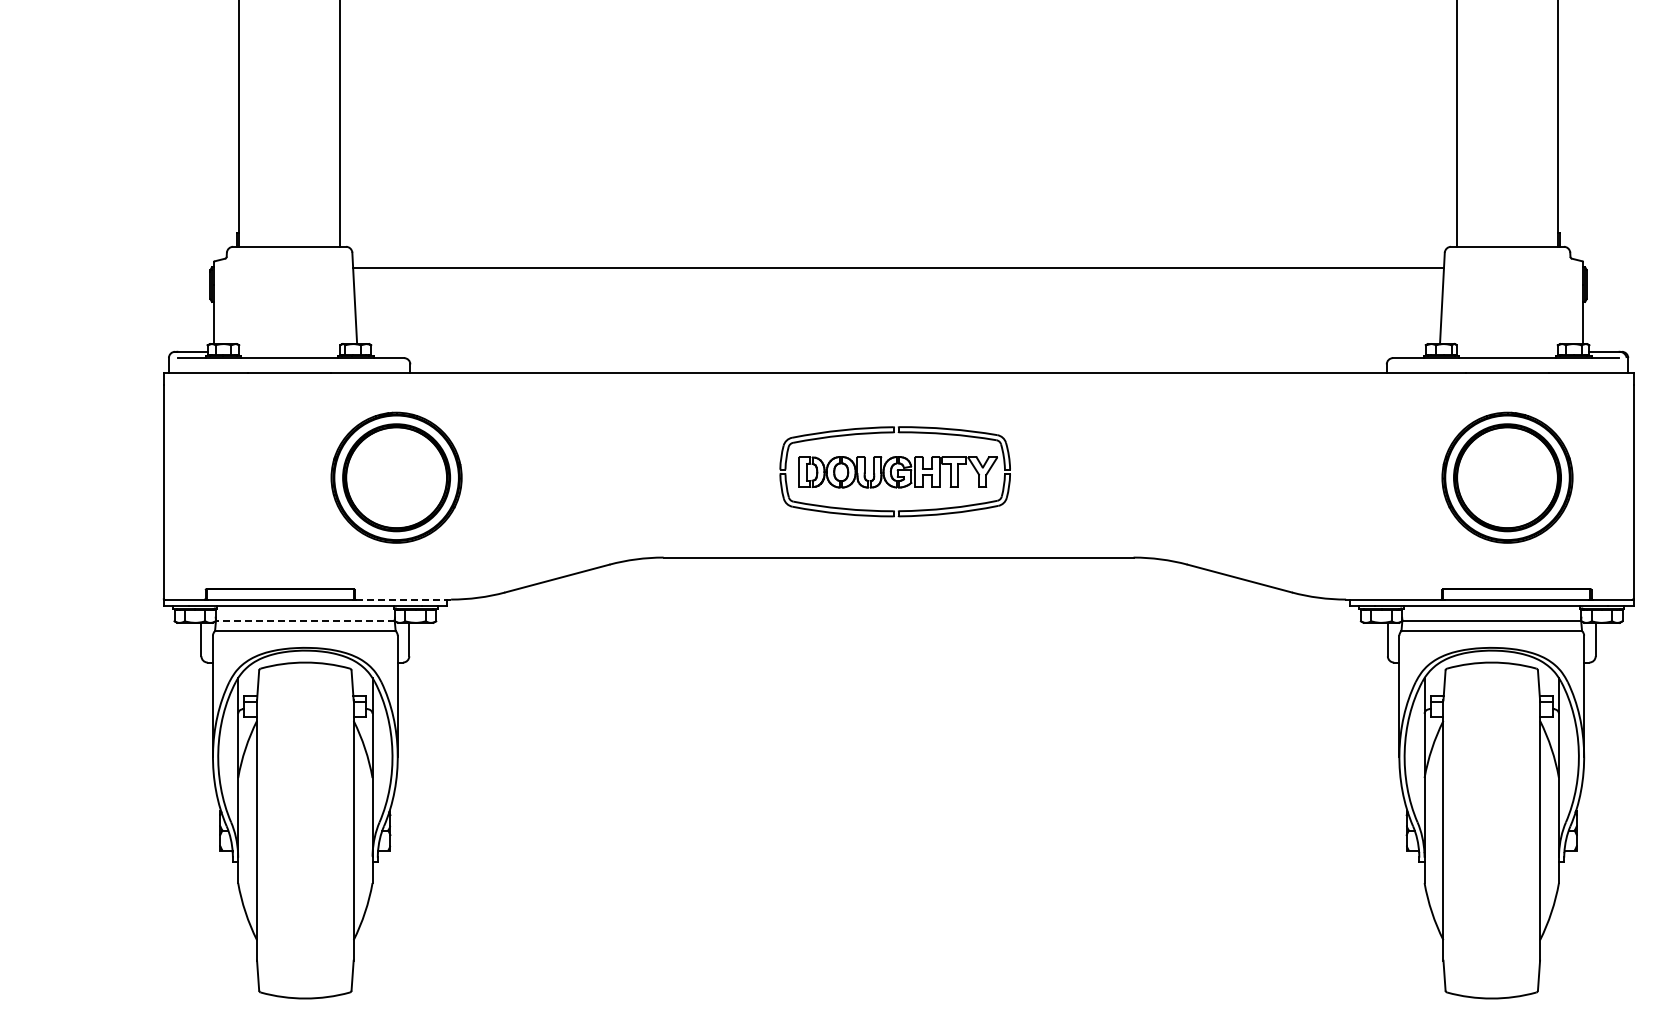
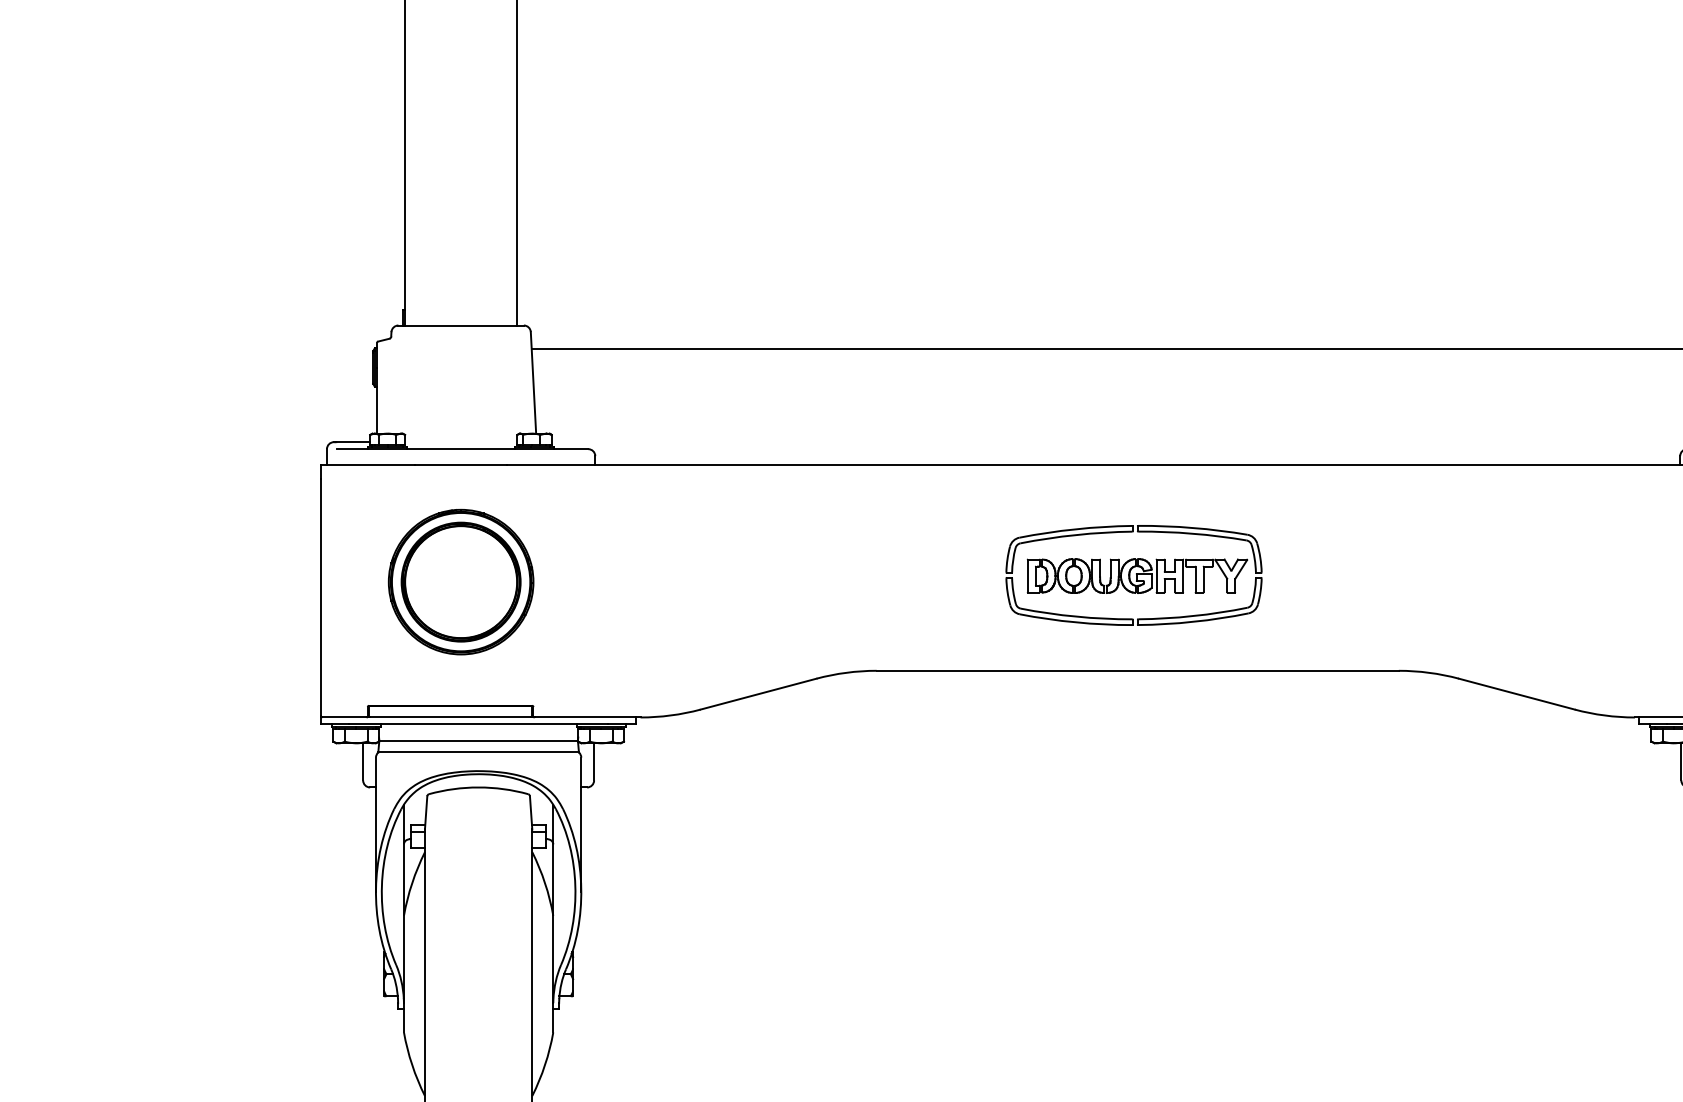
part: (396, 477) -> (461, 581), moved
line: (403, 599) -> (587, 717), dashed -> solid
line: (304, 620) -> (477, 740), dashed -> solid

